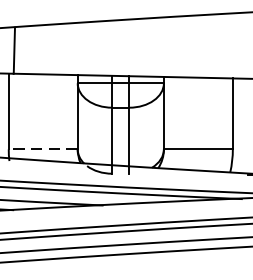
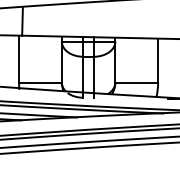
line: (41, 149) -> (39, 82), dashed -> solid

